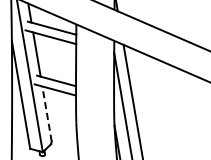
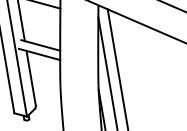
line: (47, 114) -> (31, 78), dashed -> solid

